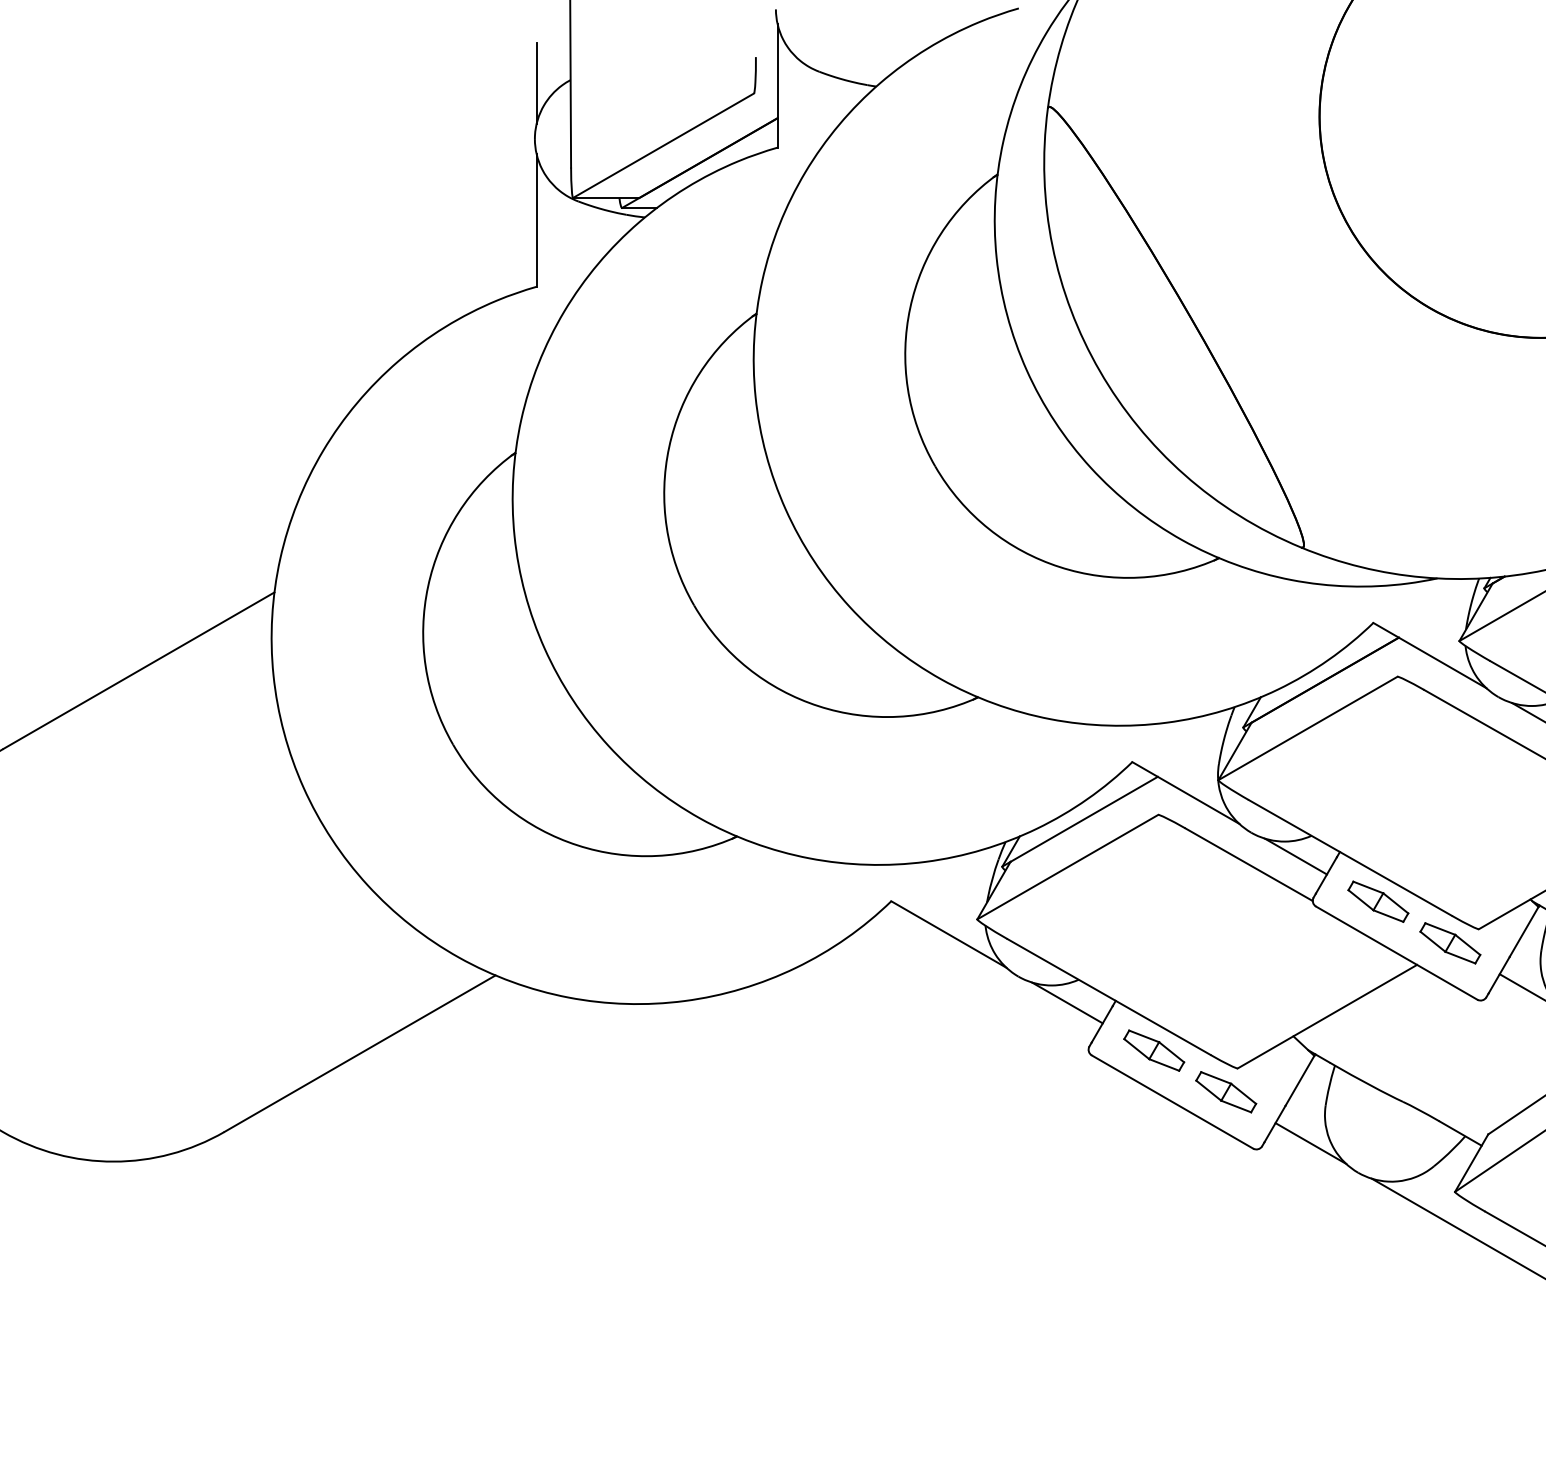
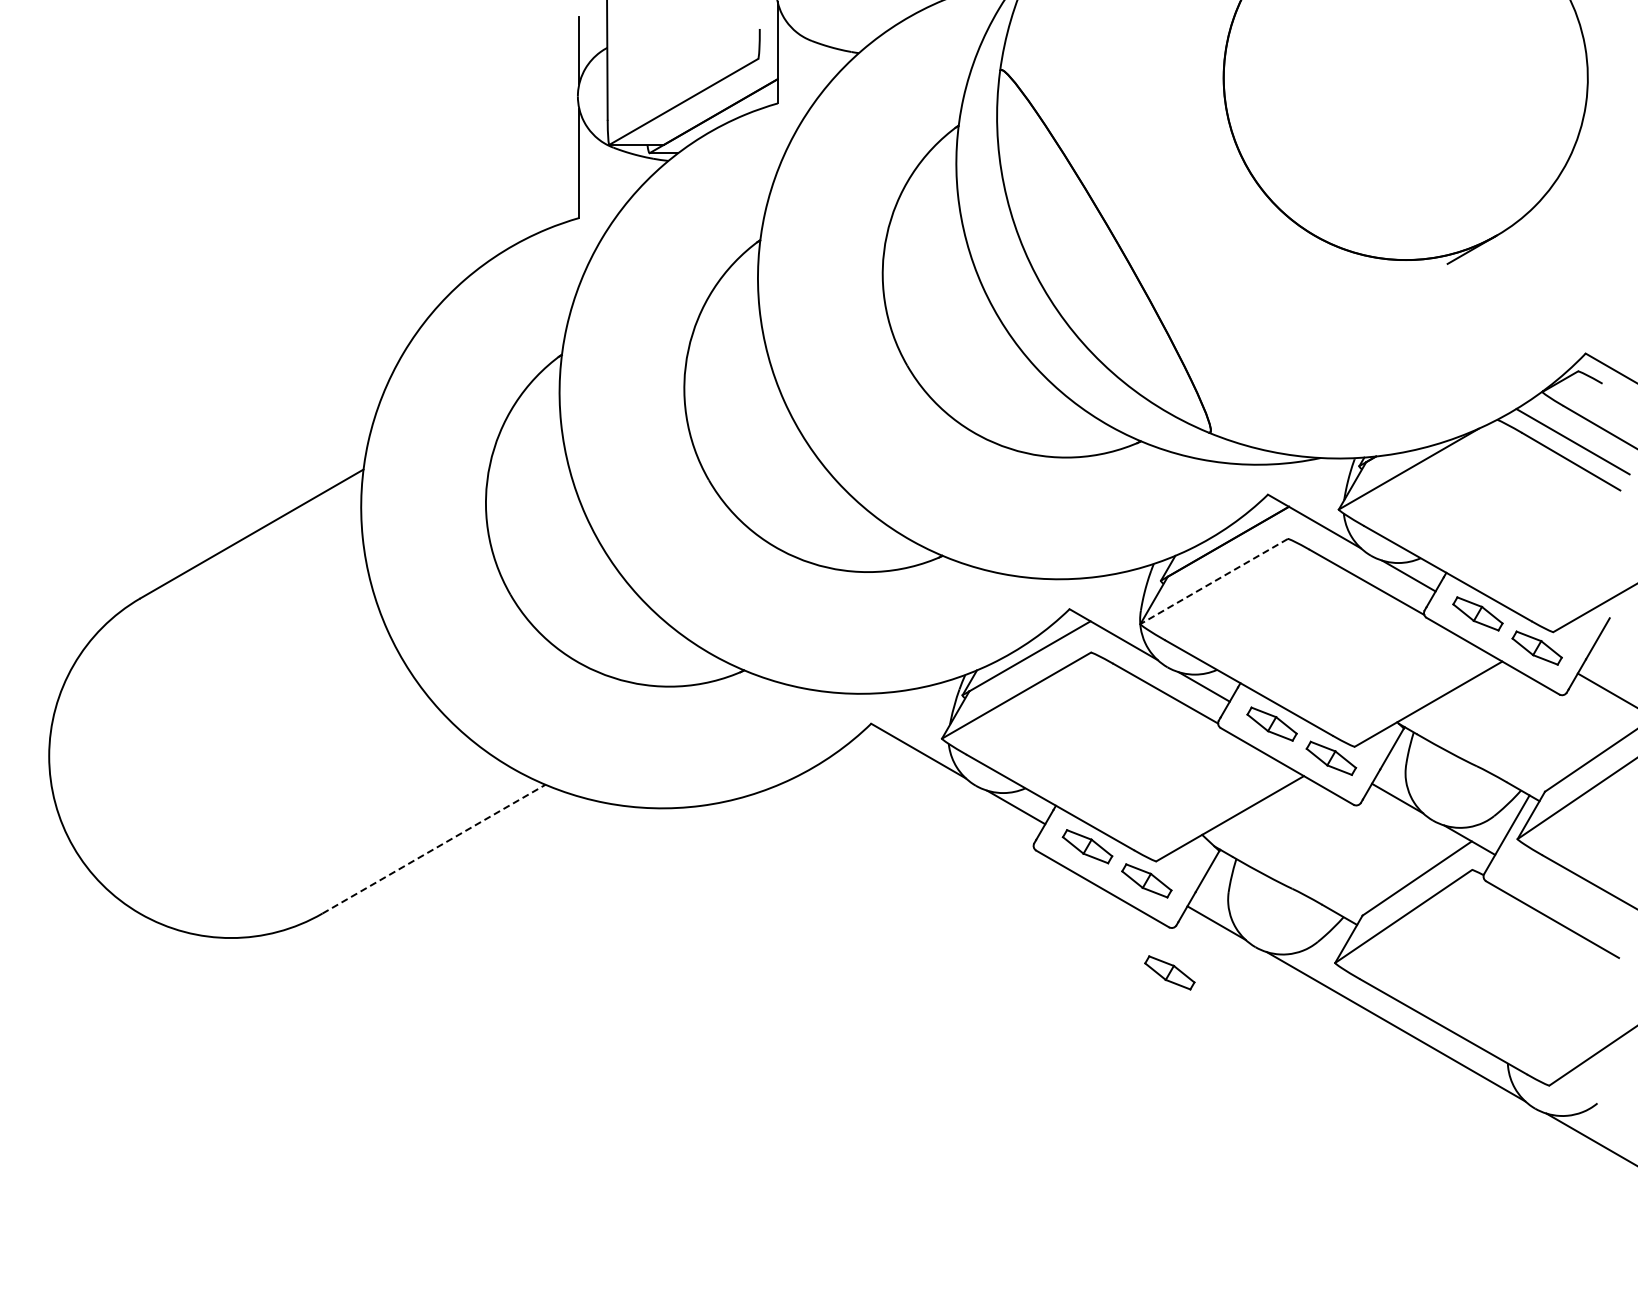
line: (1307, 728) -> (1213, 581), solid -> dashed
line: (360, 1054) -> (434, 849), solid -> dashed
part: (1253, 1203) -> (1169, 972), added

